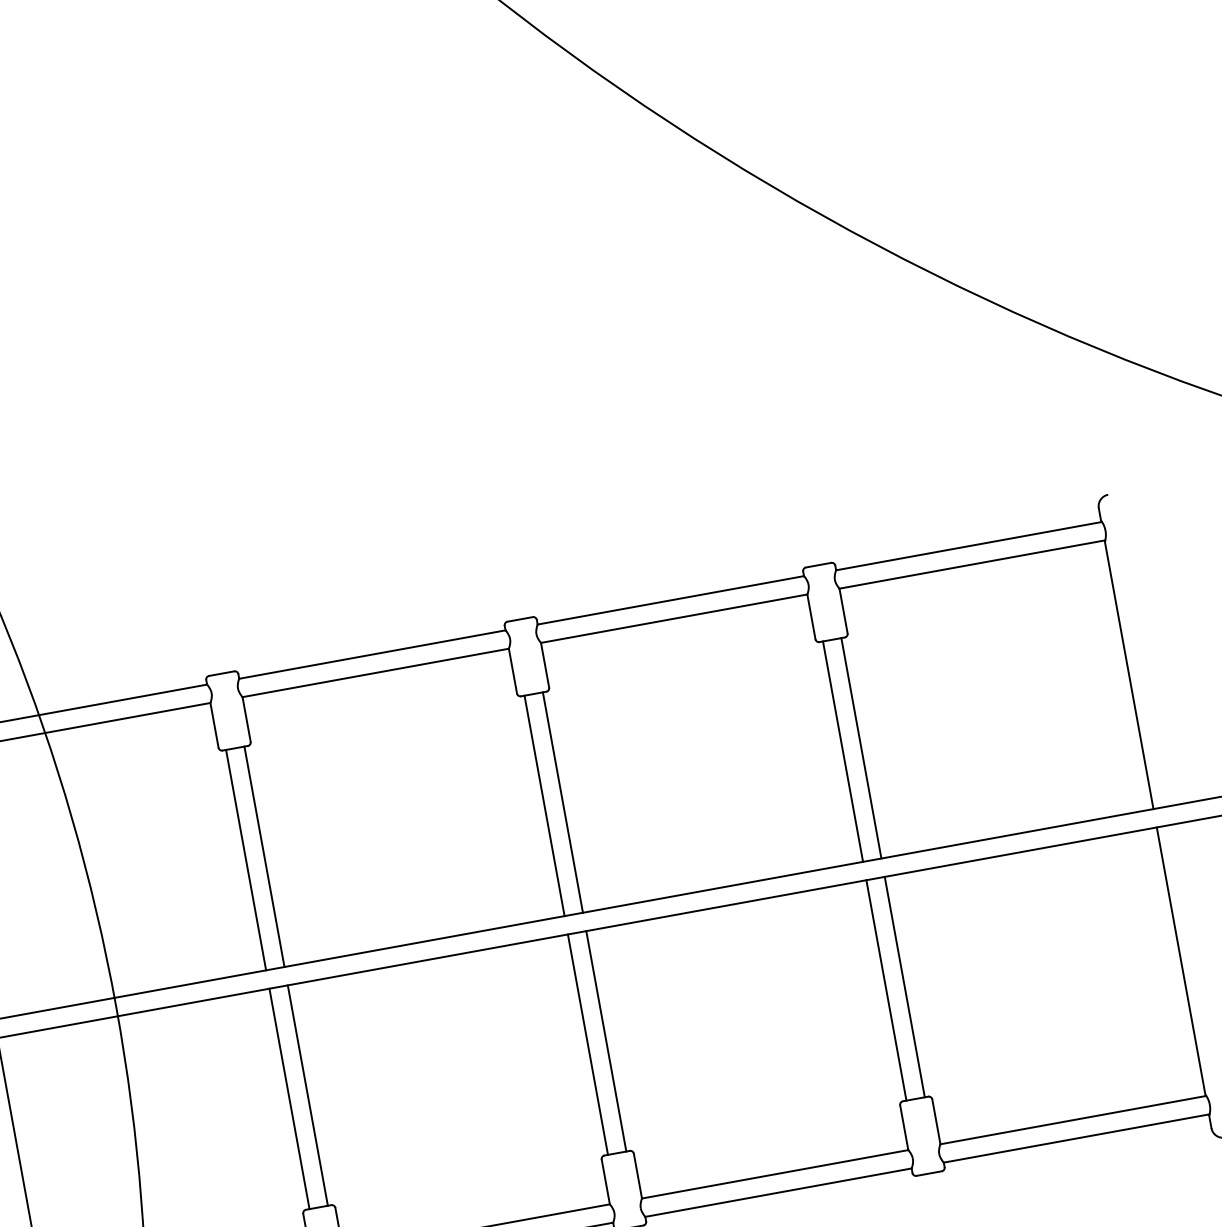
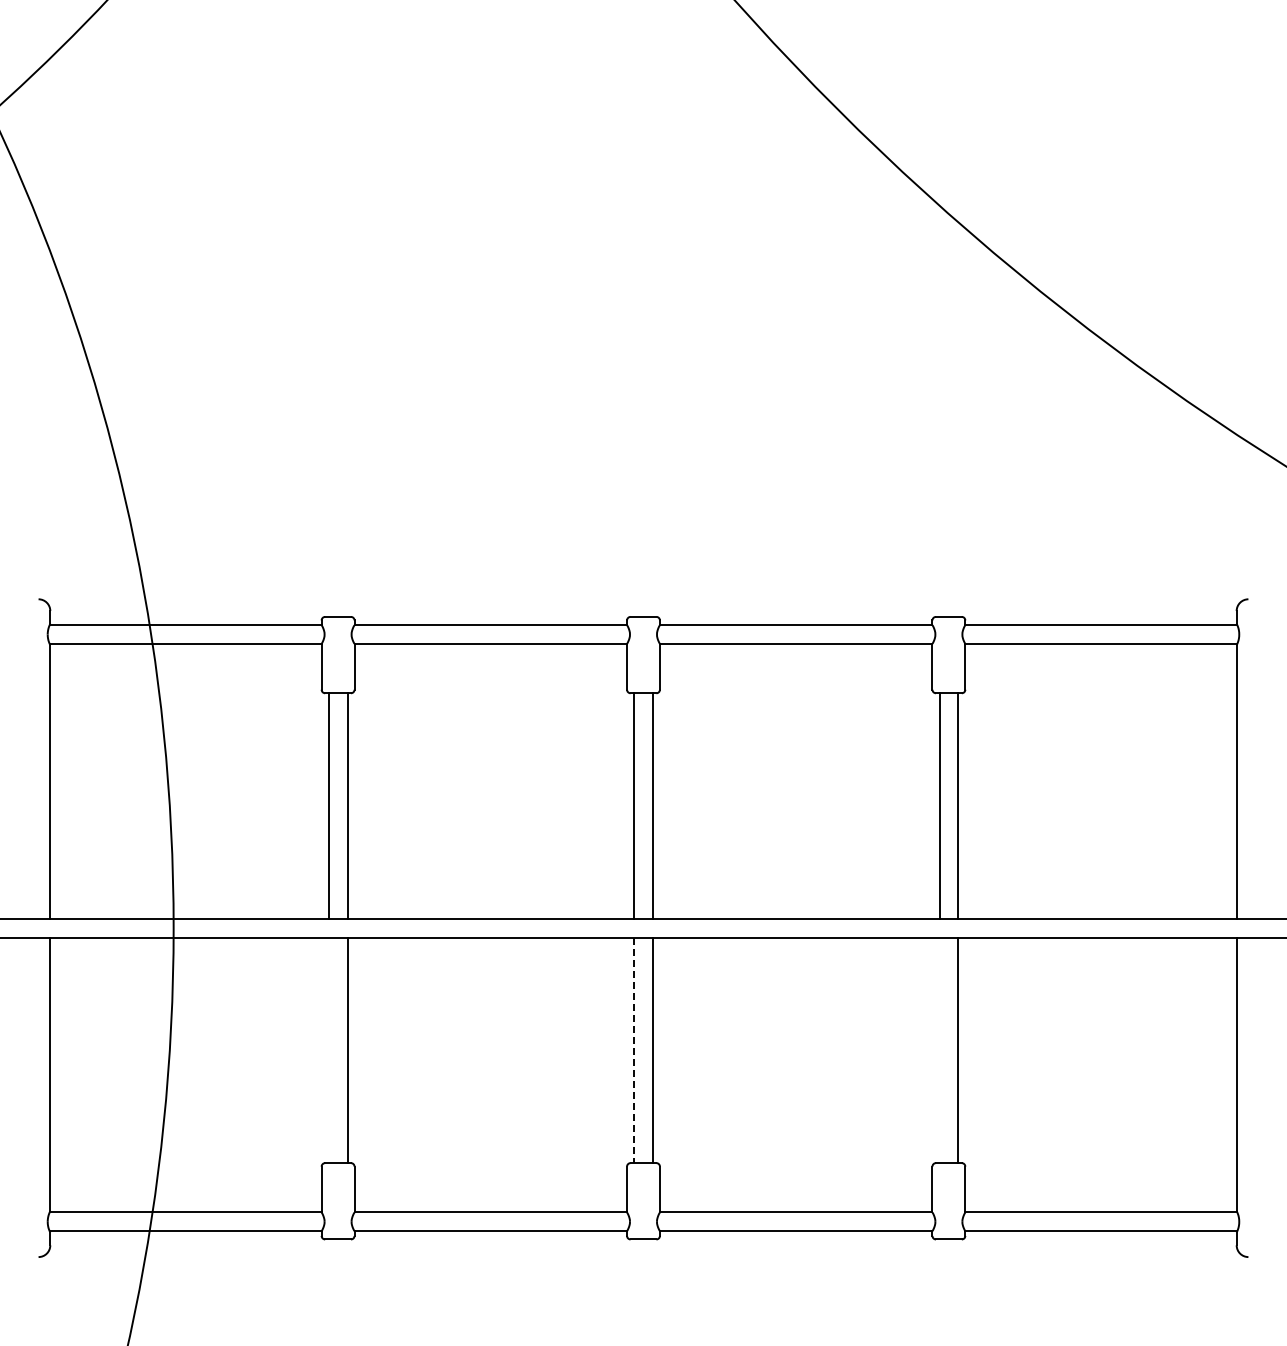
line: (886, 990) -> (939, 1050), removed
line: (588, 1044) -> (634, 1050), solid -> dashed
line: (289, 1099) -> (328, 1050), removed

